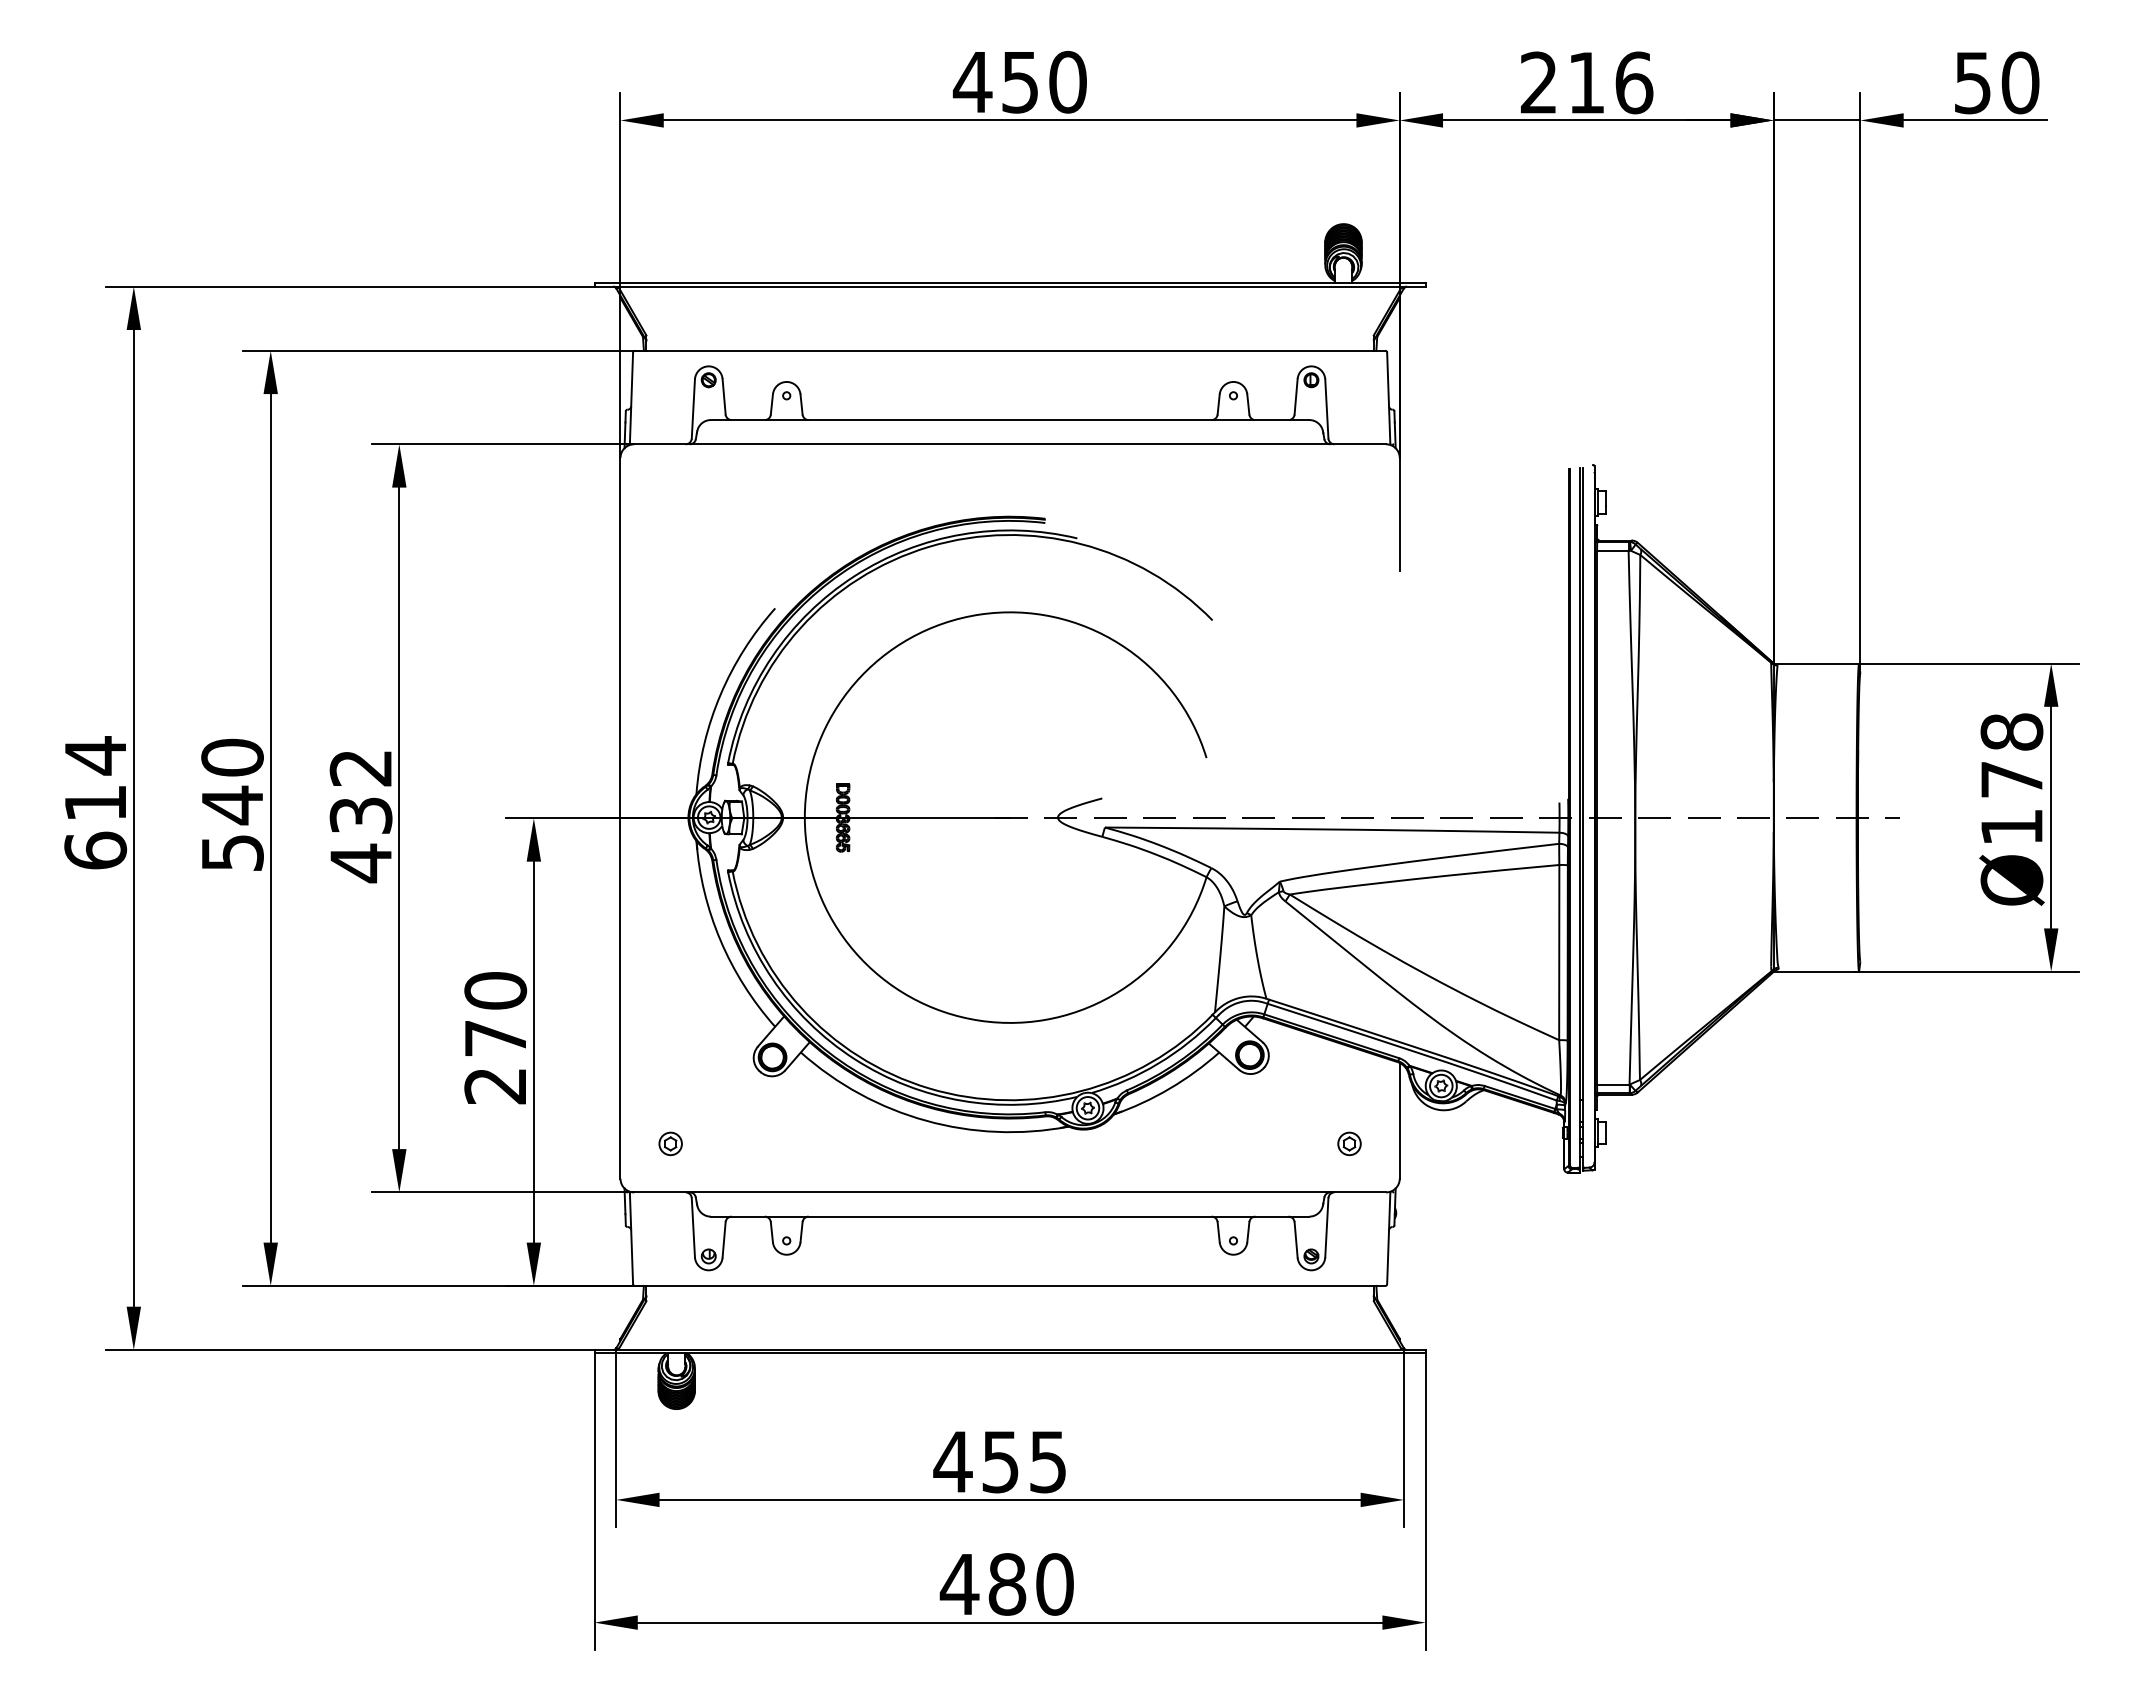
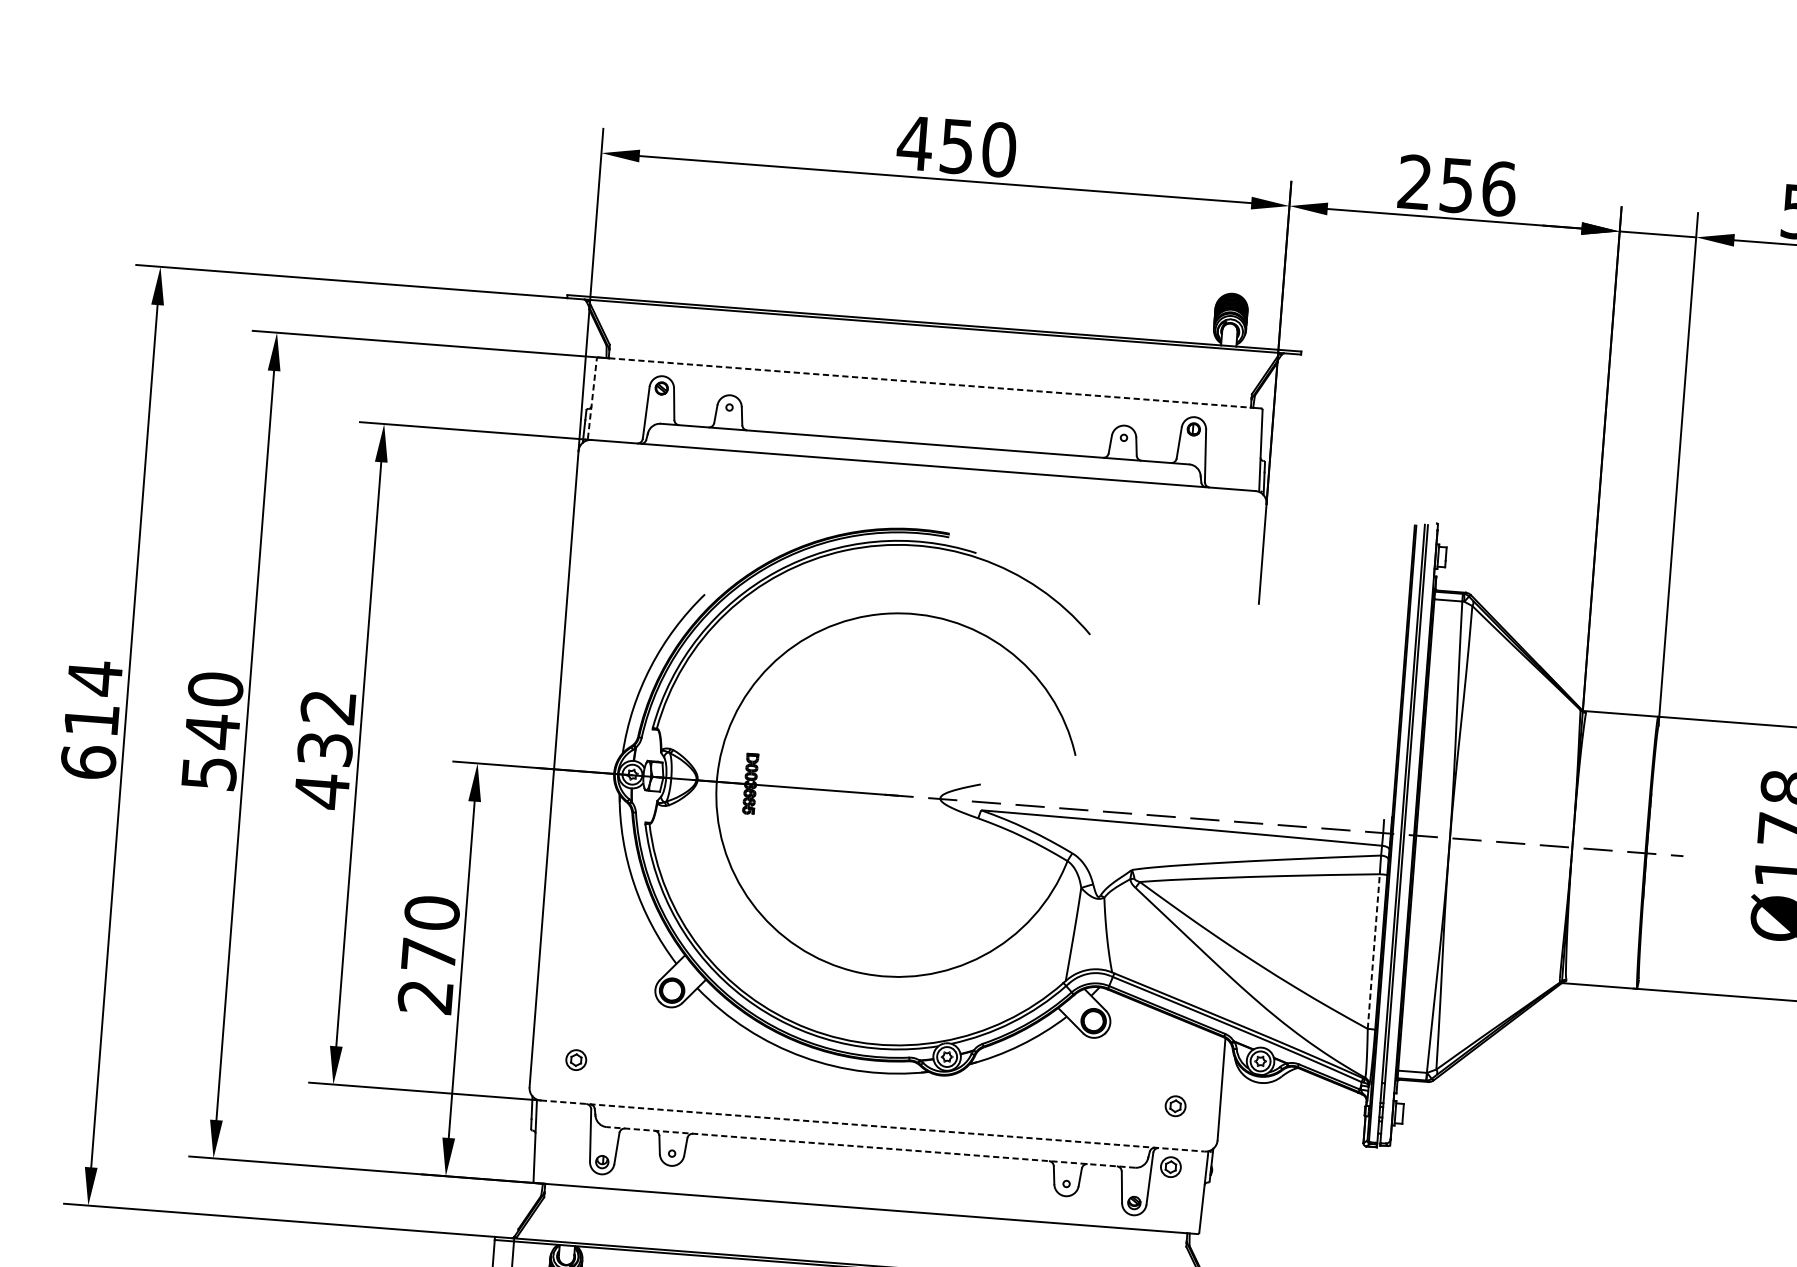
text: (1585, 83) -> (1455, 186), 216 -> 256
line: (1010, 350) -> (930, 382), solid -> dashed
line: (631, 397) -> (592, 398), solid -> dashed
line: (1559, 953) -> (1373, 952), solid -> dashed
line: (1010, 1192) -> (872, 1126), solid -> dashed
part: (1349, 1212) -> (1170, 1166), added
line: (1009, 1216) -> (870, 1147), solid -> dashed

